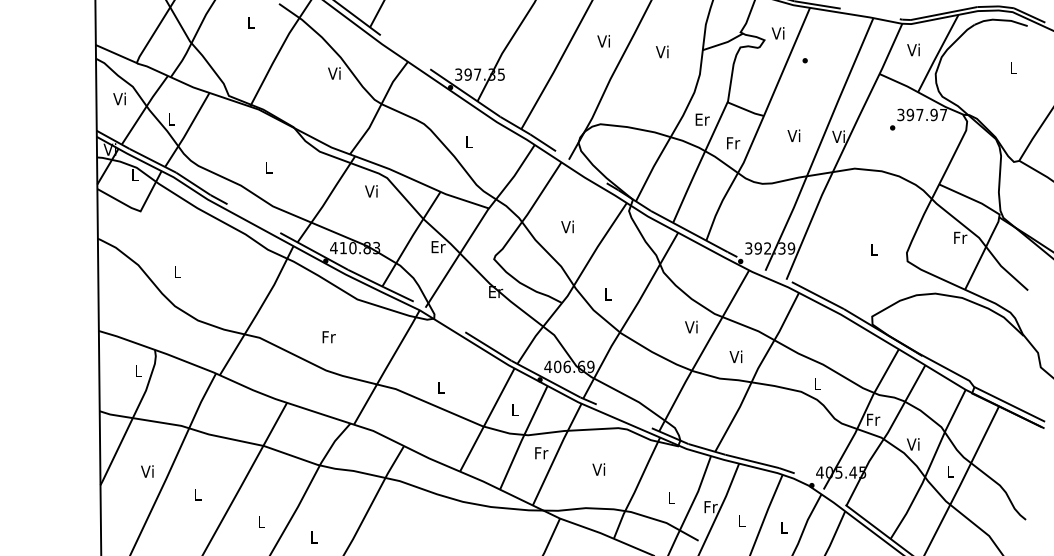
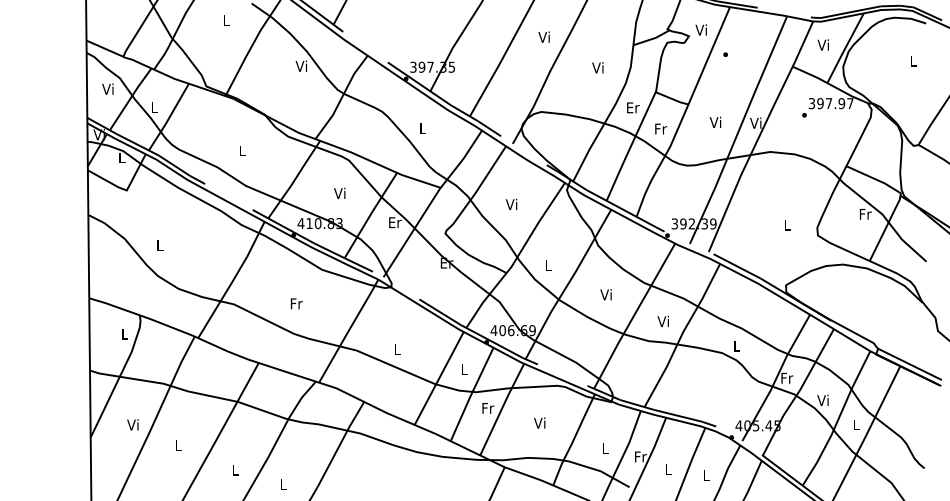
text: (661, 51) -> (597, 67), moved
text: (371, 190) -> (339, 192), moved
text: (690, 326) -> (605, 294), moved

